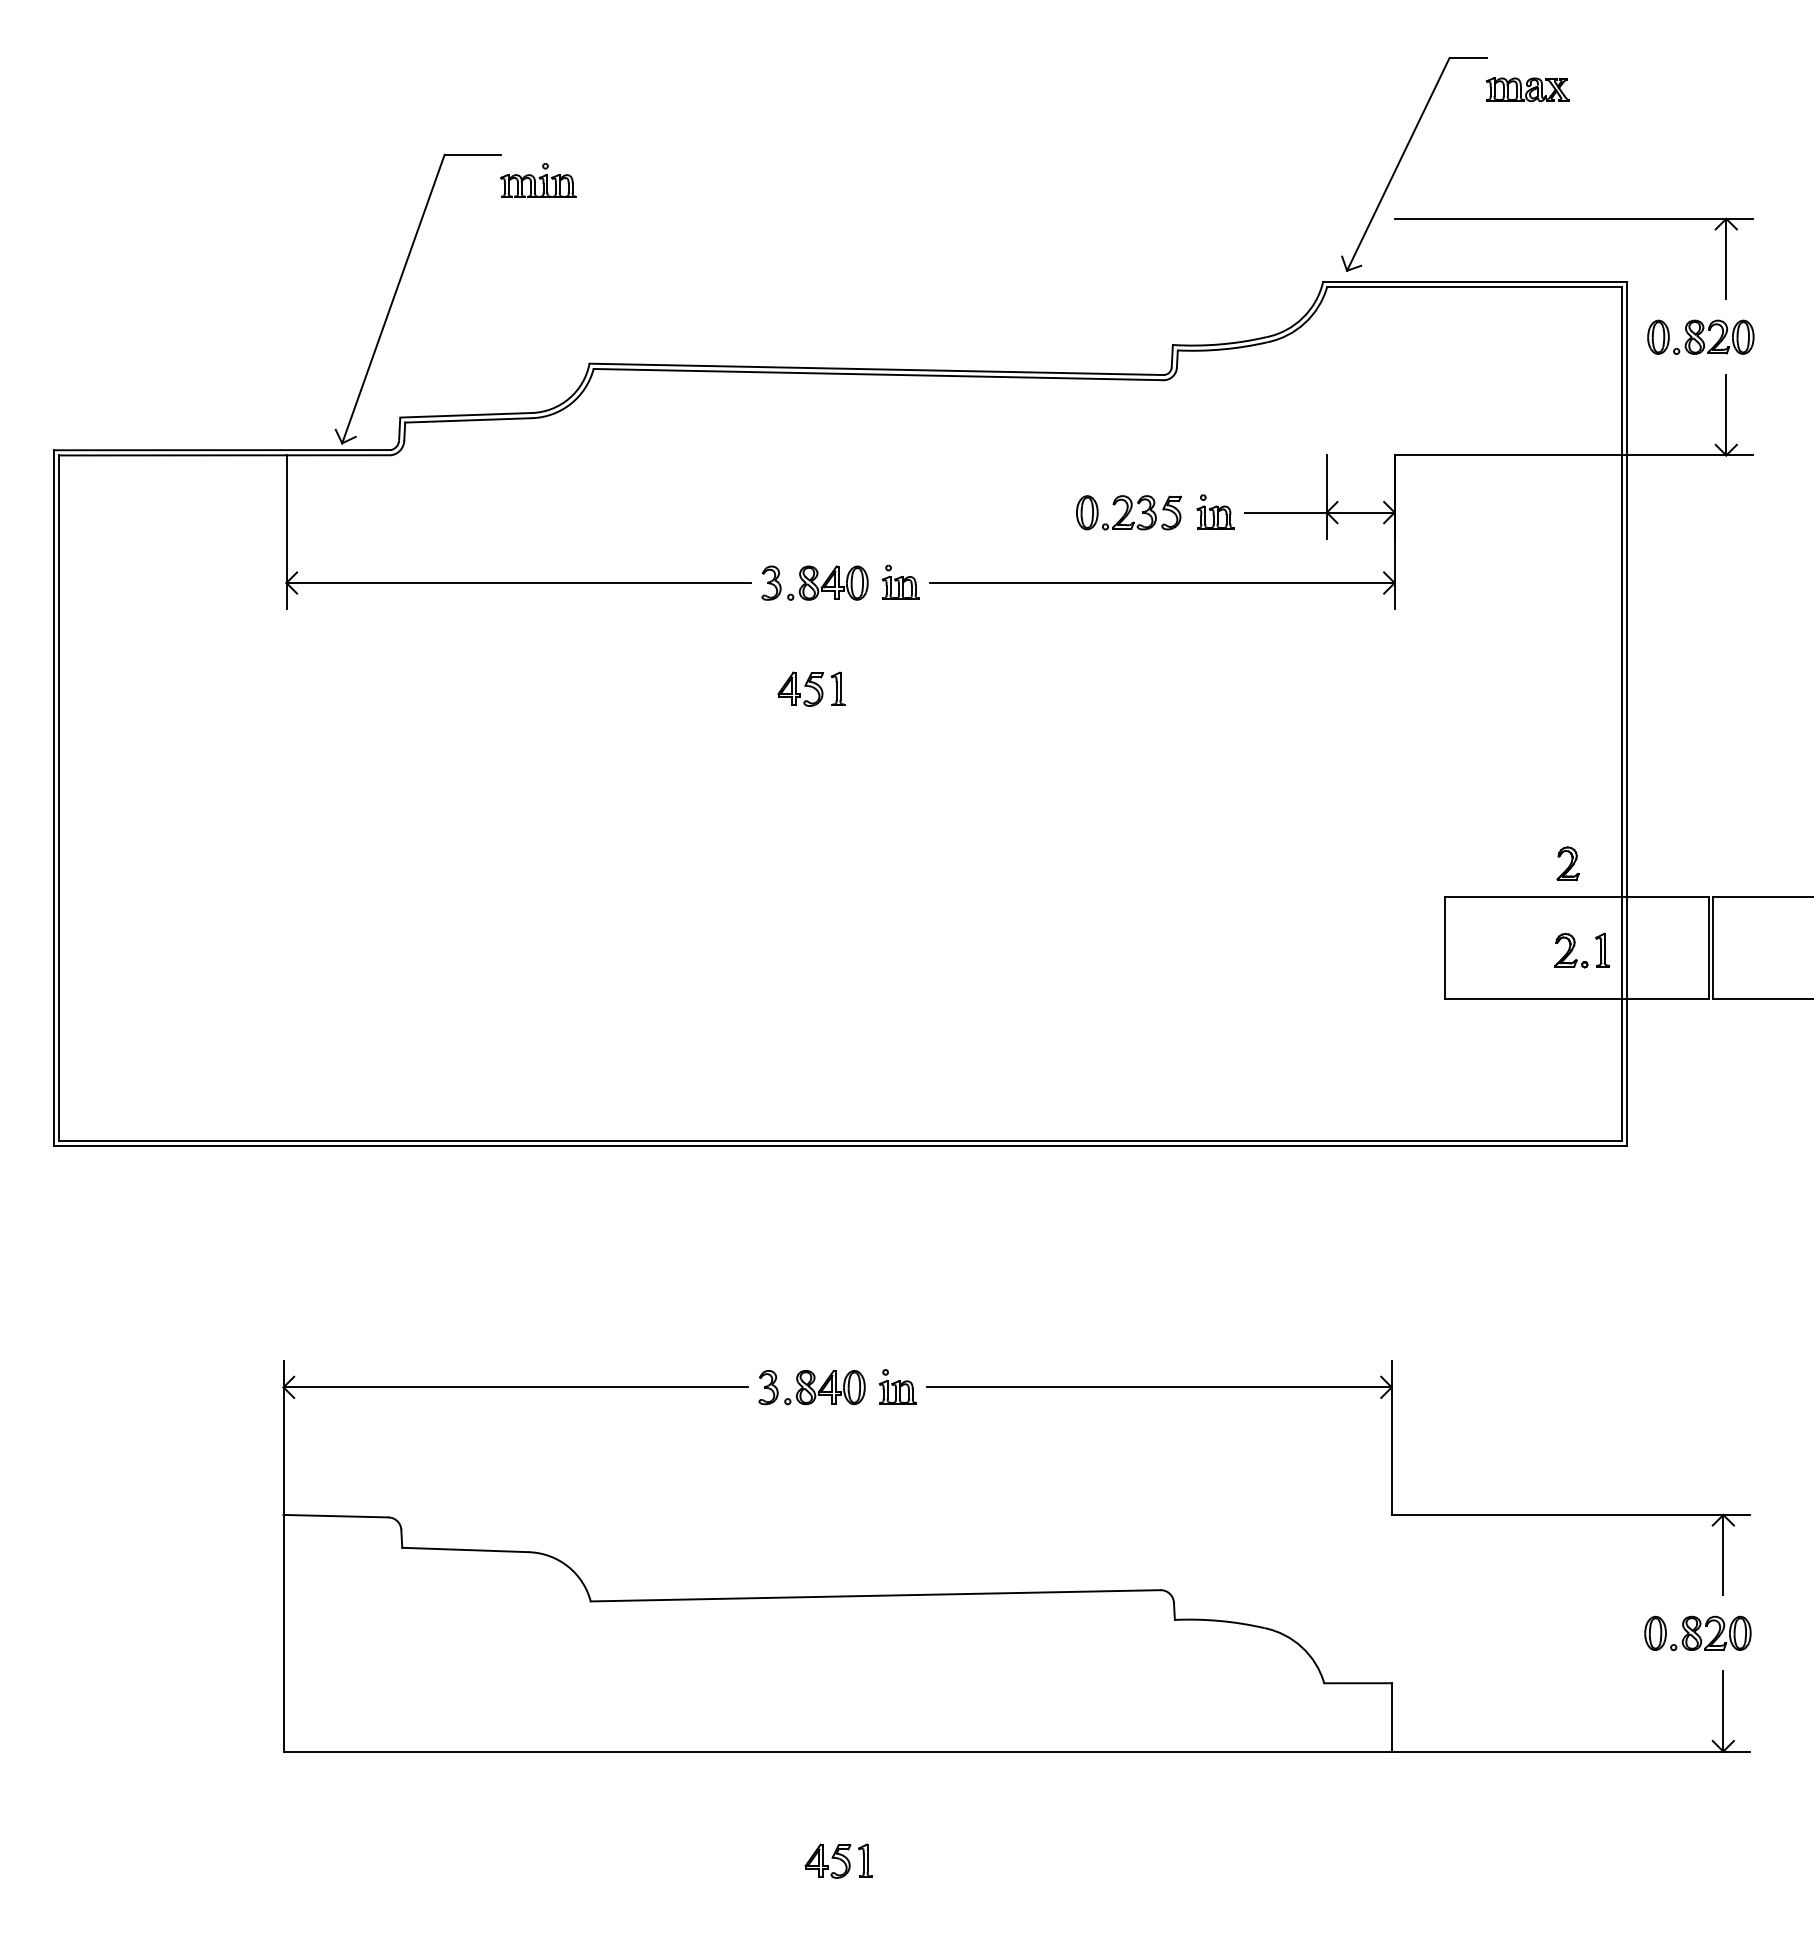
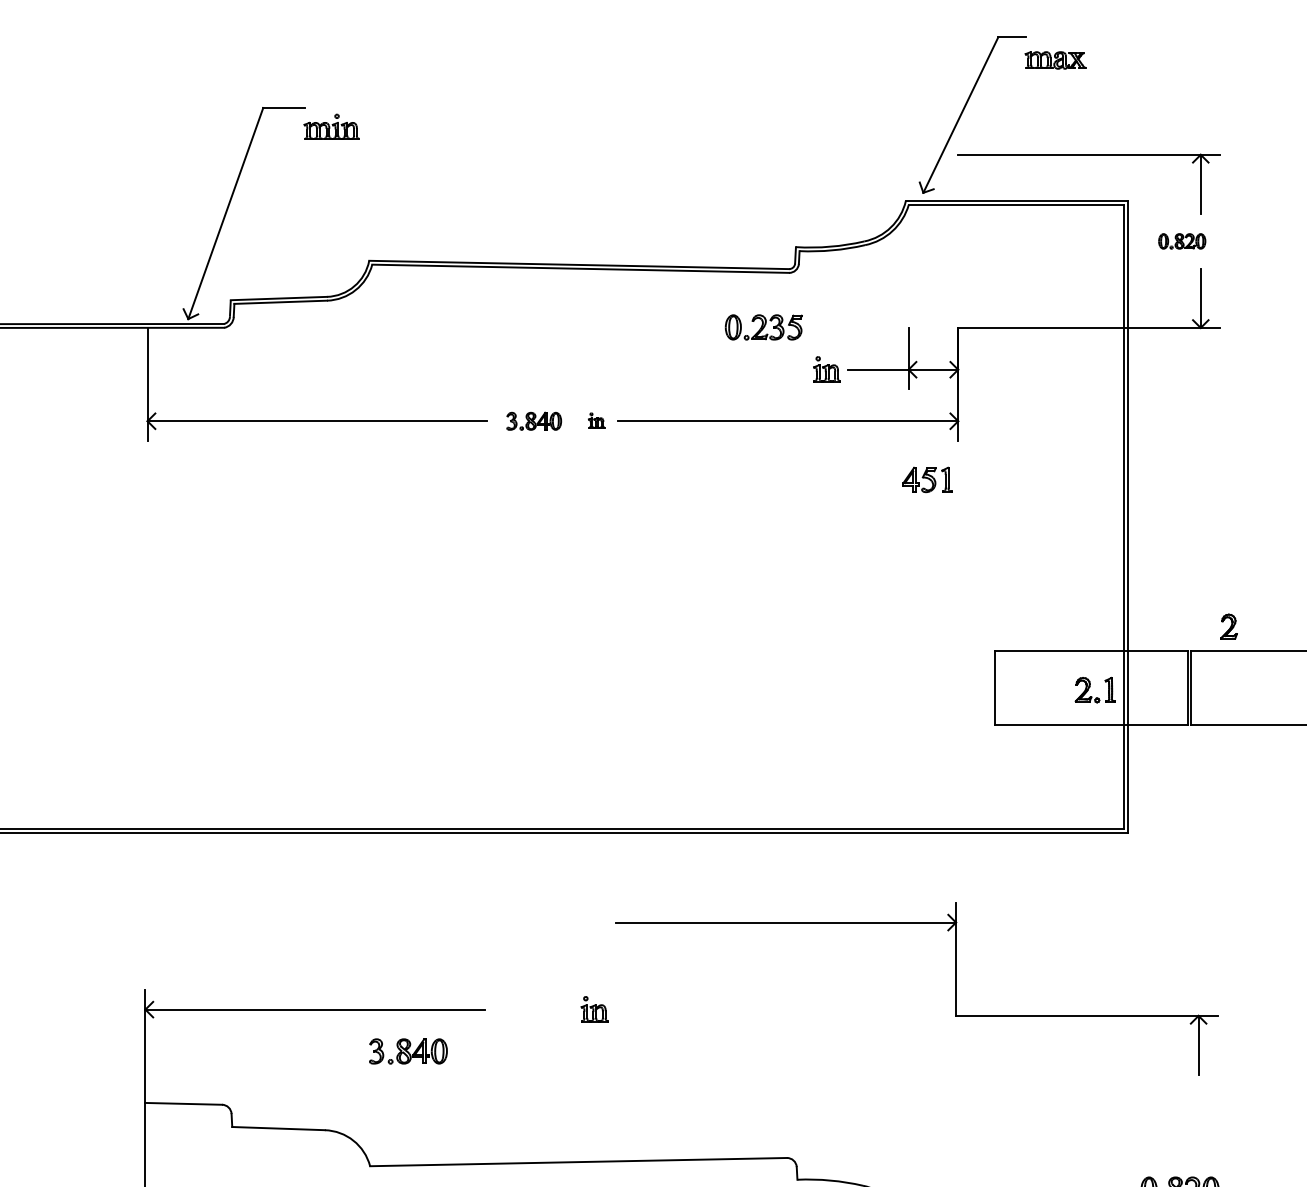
part: (1700, 336) -> (1181, 240), size x0.6
part: (1128, 512) -> (763, 327), moved
part: (900, 581) -> (596, 420), size x0.6
part: (814, 582) -> (533, 420), size x0.7
part: (811, 688) -> (927, 479), moved
part: (1567, 863) -> (1228, 626), moved
part: (811, 1387) -> (407, 1051), moved
part: (1391, 1477) -> (955, 988), moved

